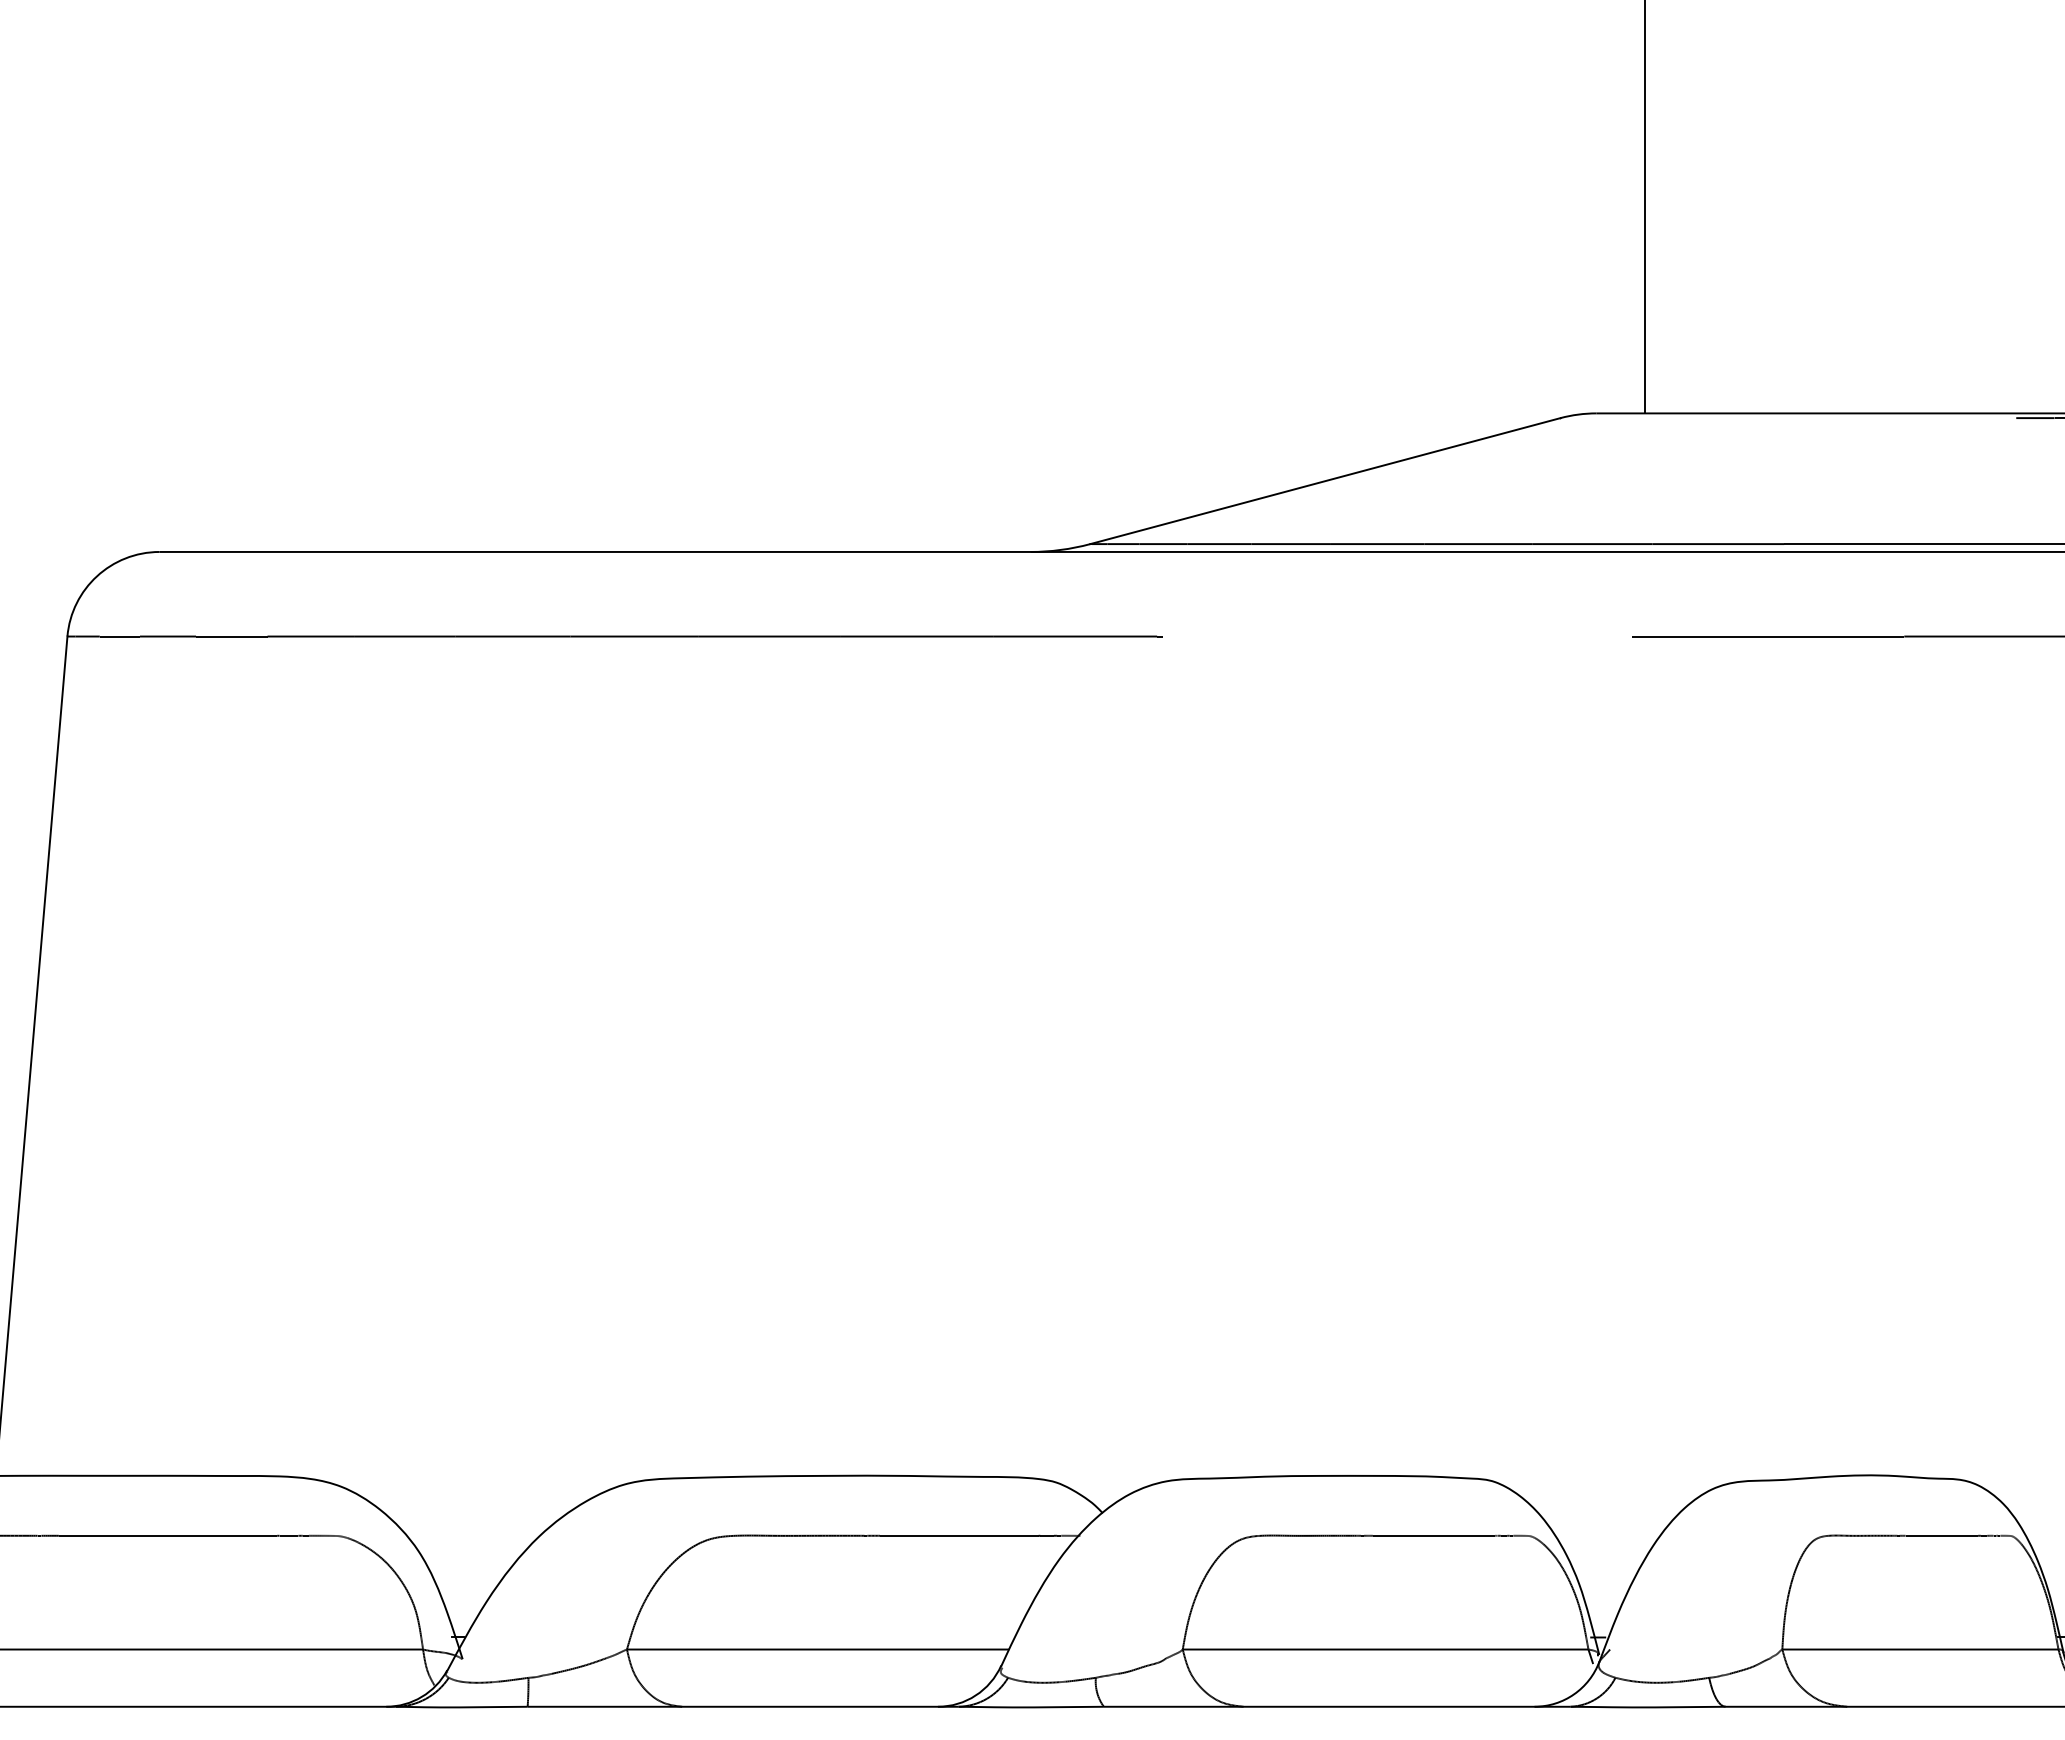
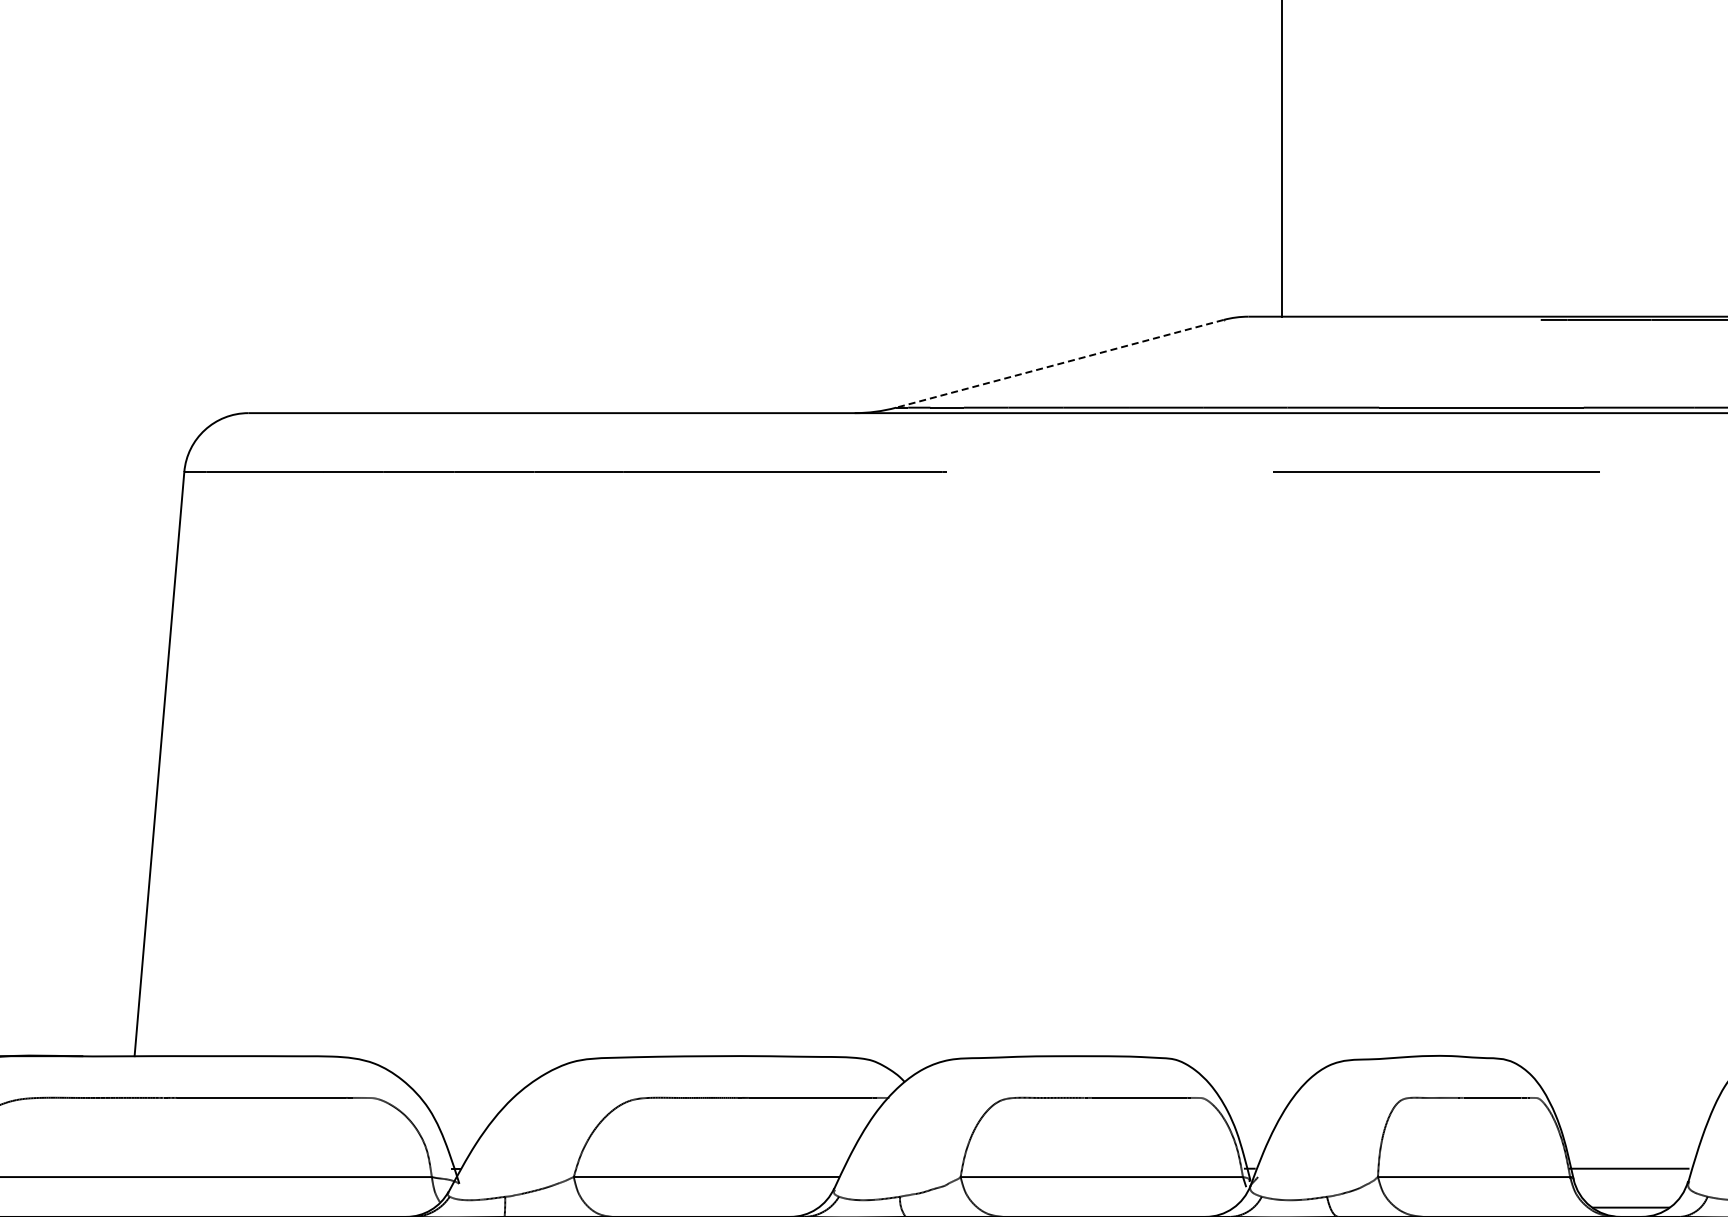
line: (1324, 480) -> (1059, 363), solid -> dashed

